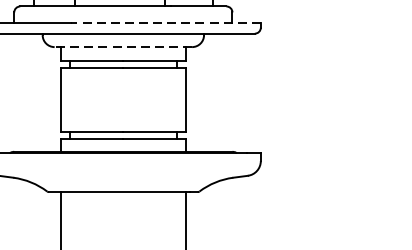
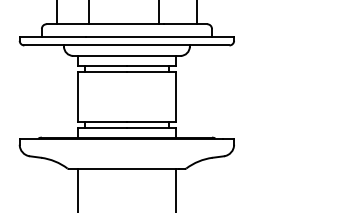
line: (165, 23) -> (159, 37), dashed -> solid
line: (122, 46) -> (126, 55), dashed -> solid

